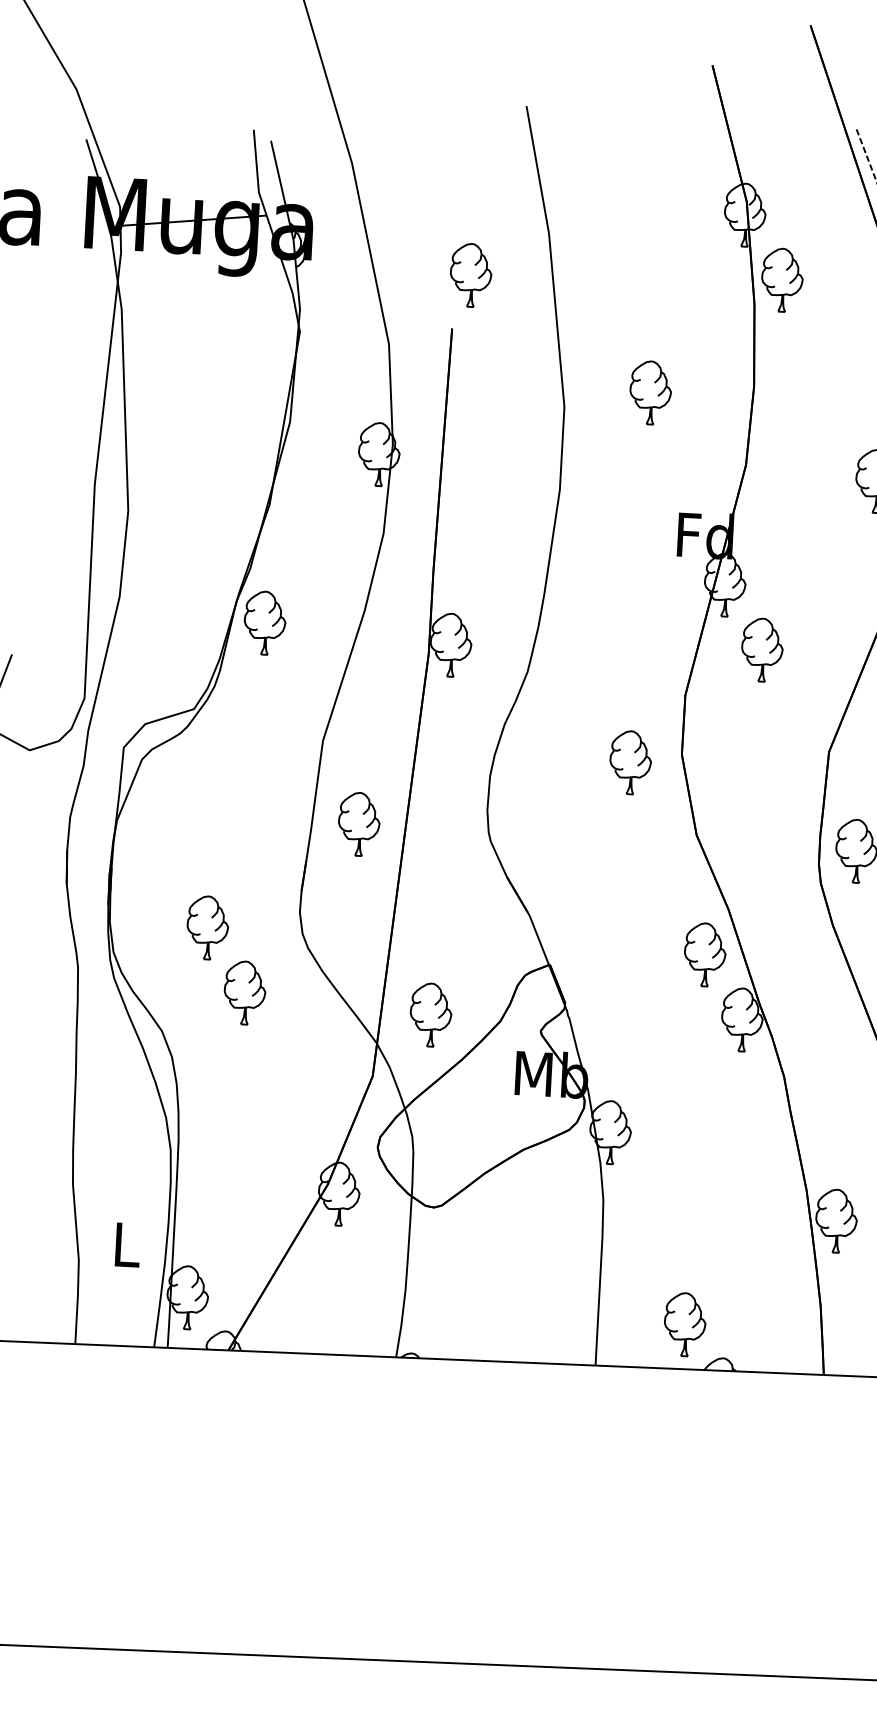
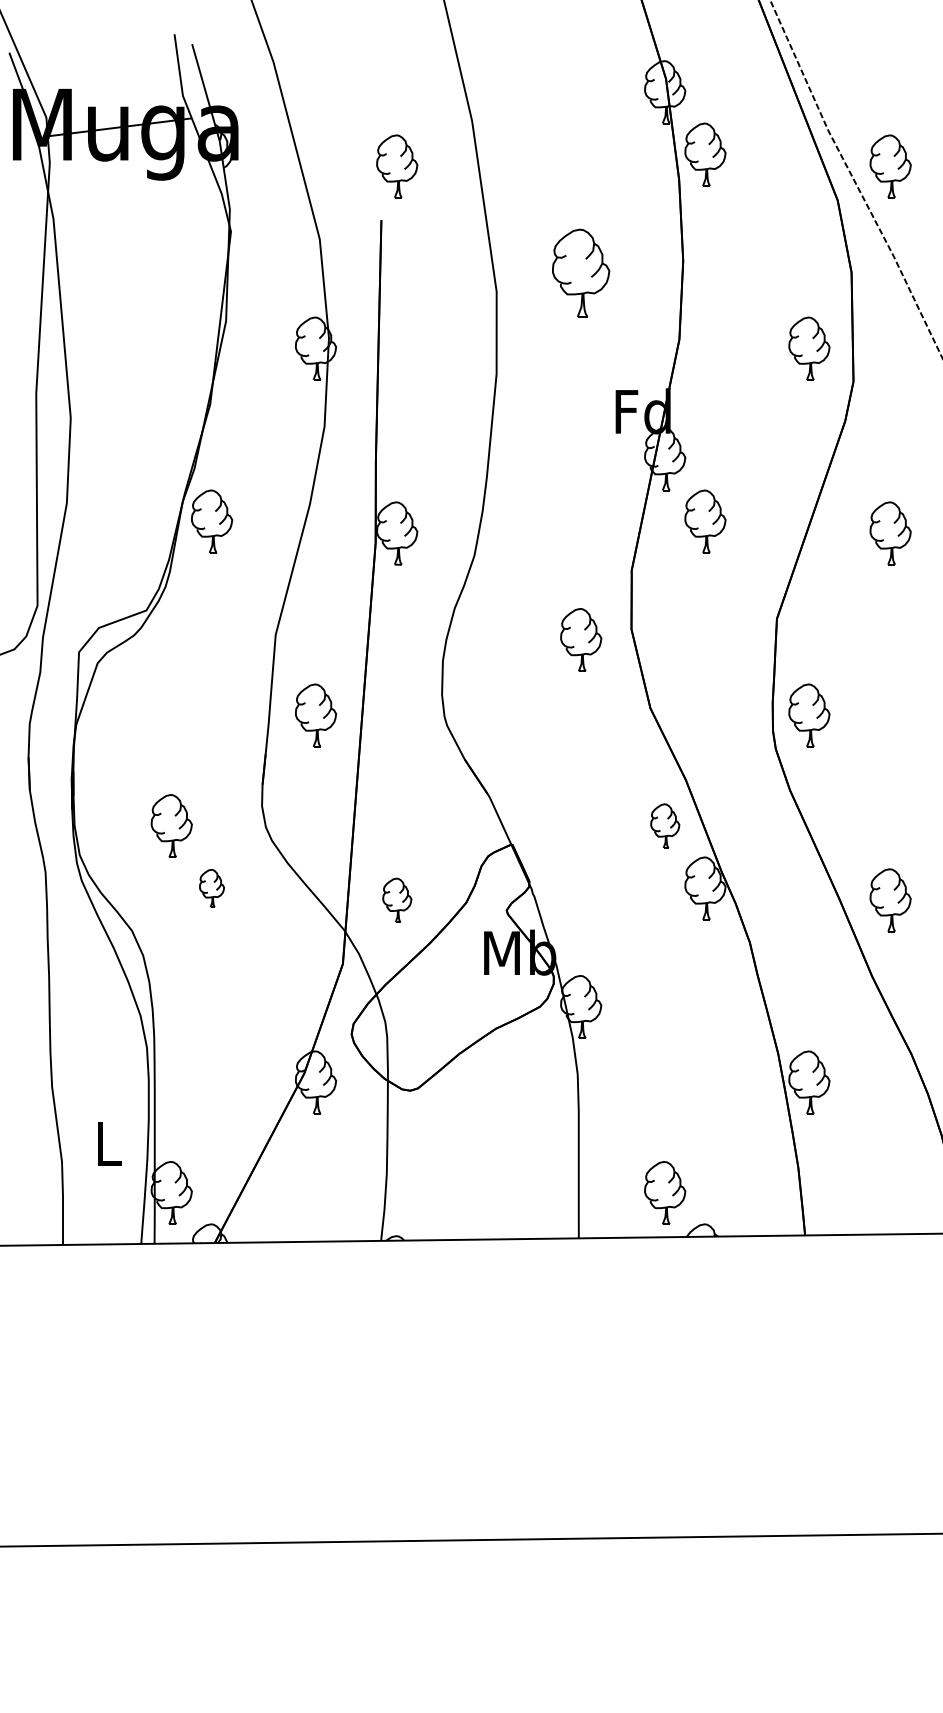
part: (650, 392) -> (581, 272), size x1.4
part: (705, 954) -> (665, 825), size x0.7
part: (244, 992) -> (211, 888), size x0.6
part: (431, 1015) -> (397, 900), size x0.7

